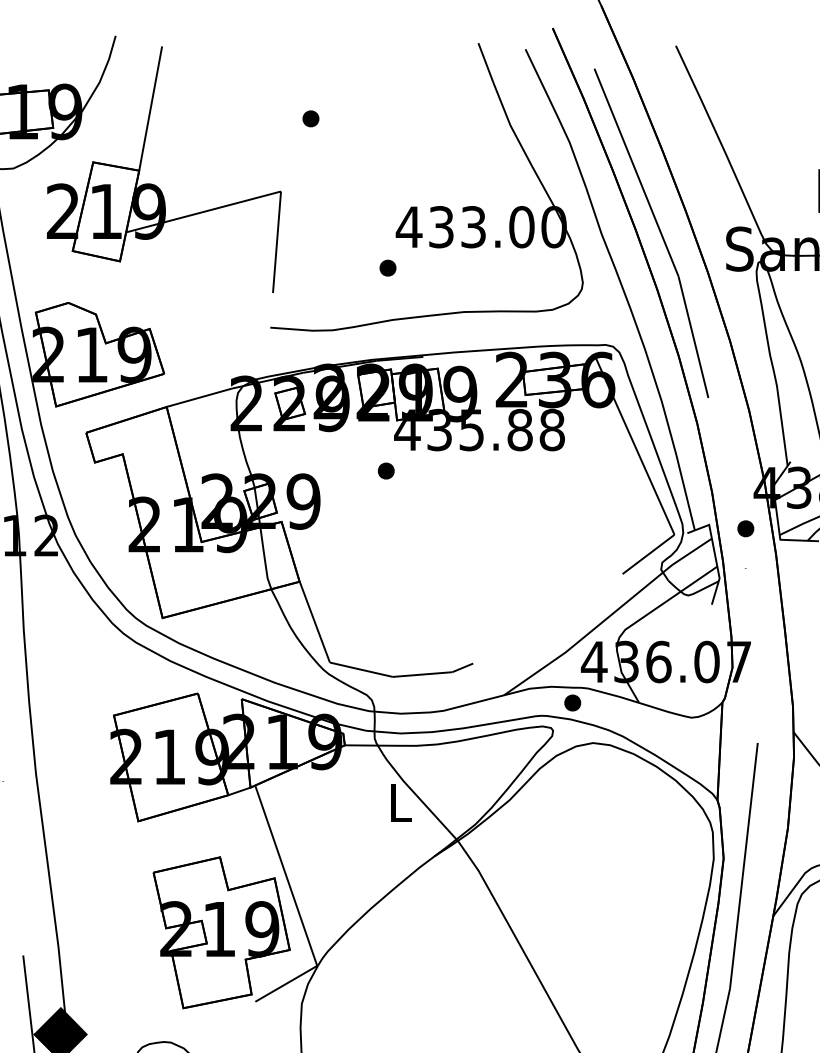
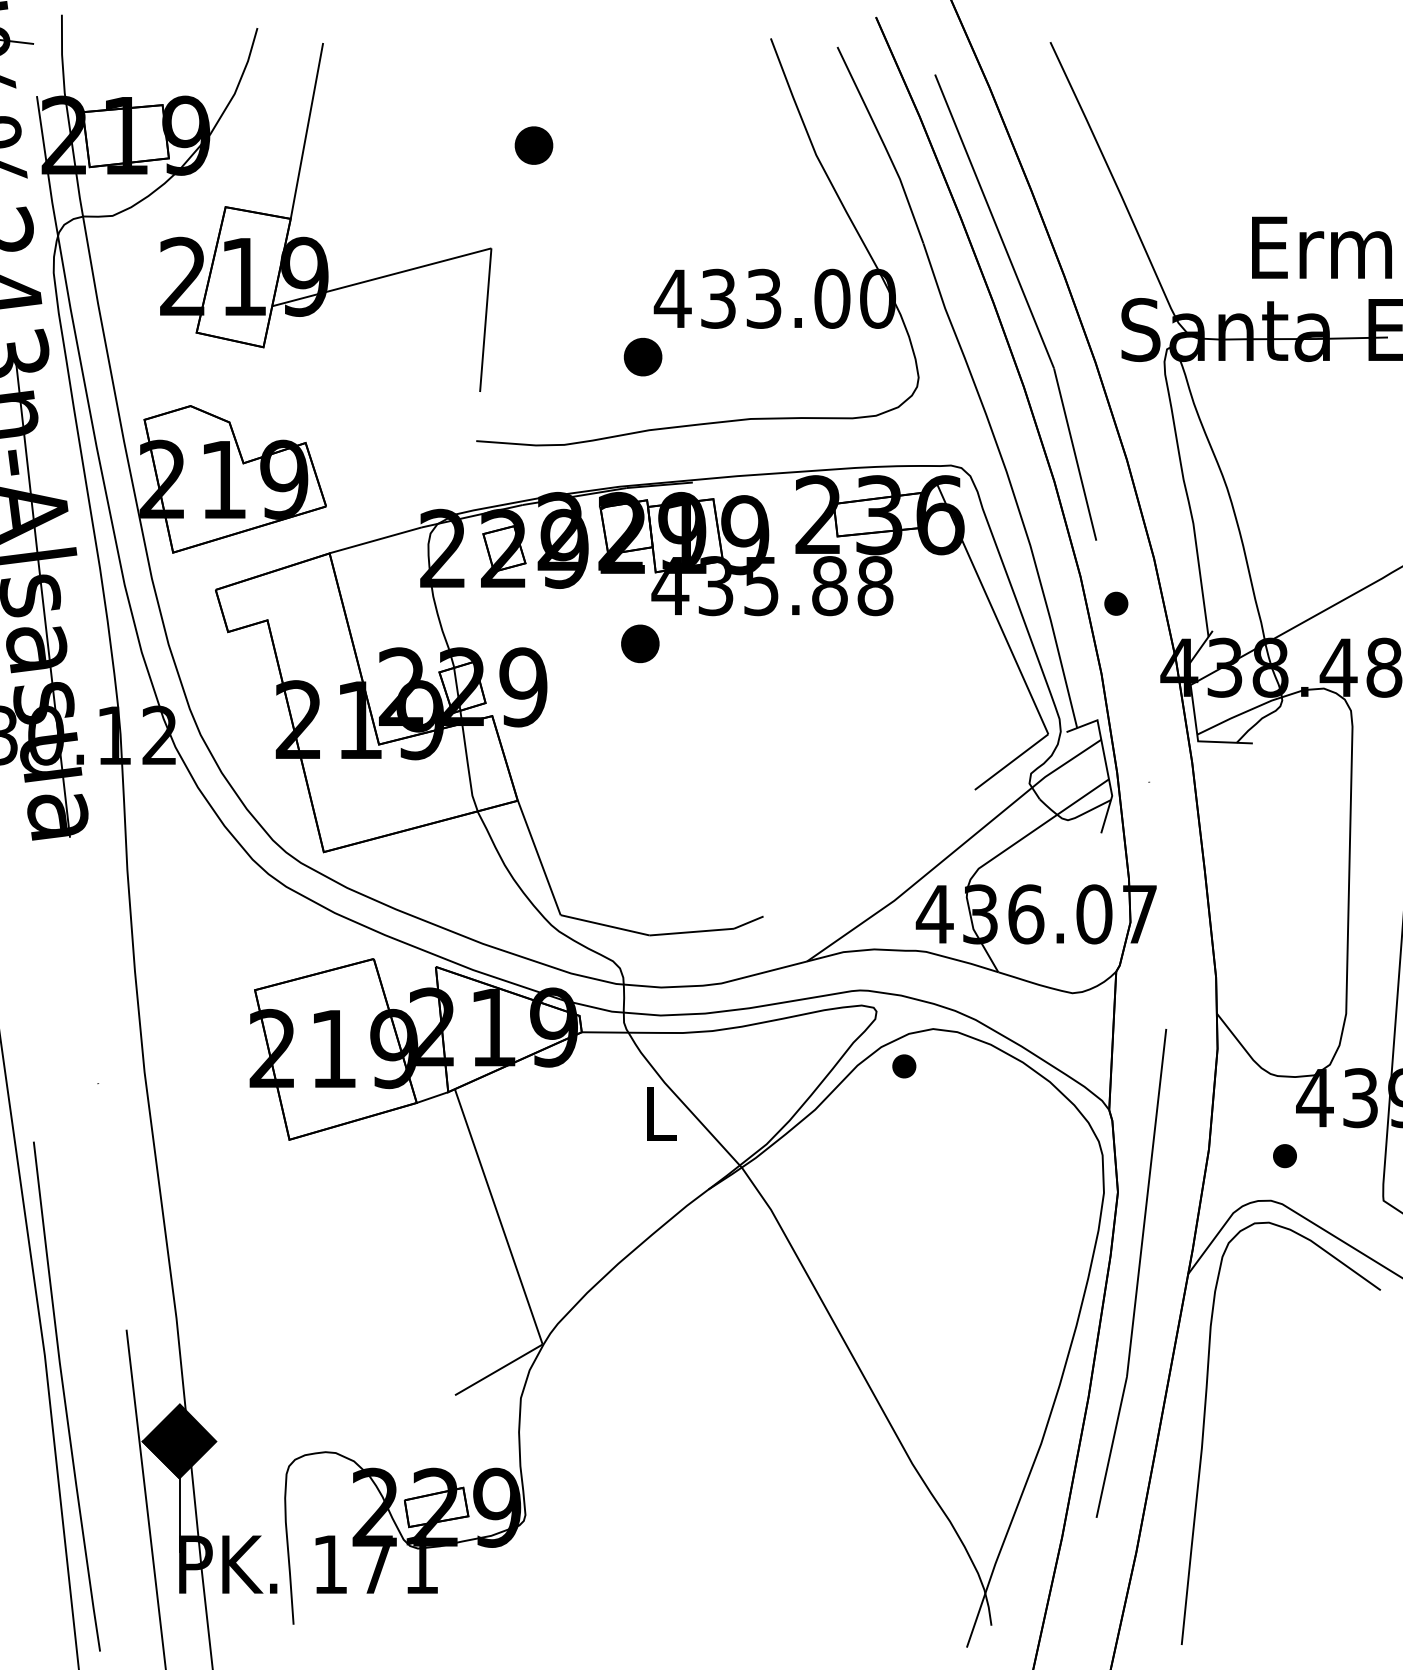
part: (310, 118) -> (533, 145), size x1.6
part: (387, 267) -> (642, 356), size x1.6
part: (386, 471) -> (640, 644), size x1.6
part: (745, 528) -> (1116, 603), moved
part: (572, 703) -> (904, 1066), moved
part: (221, 932) -> (407, 1297), removed

